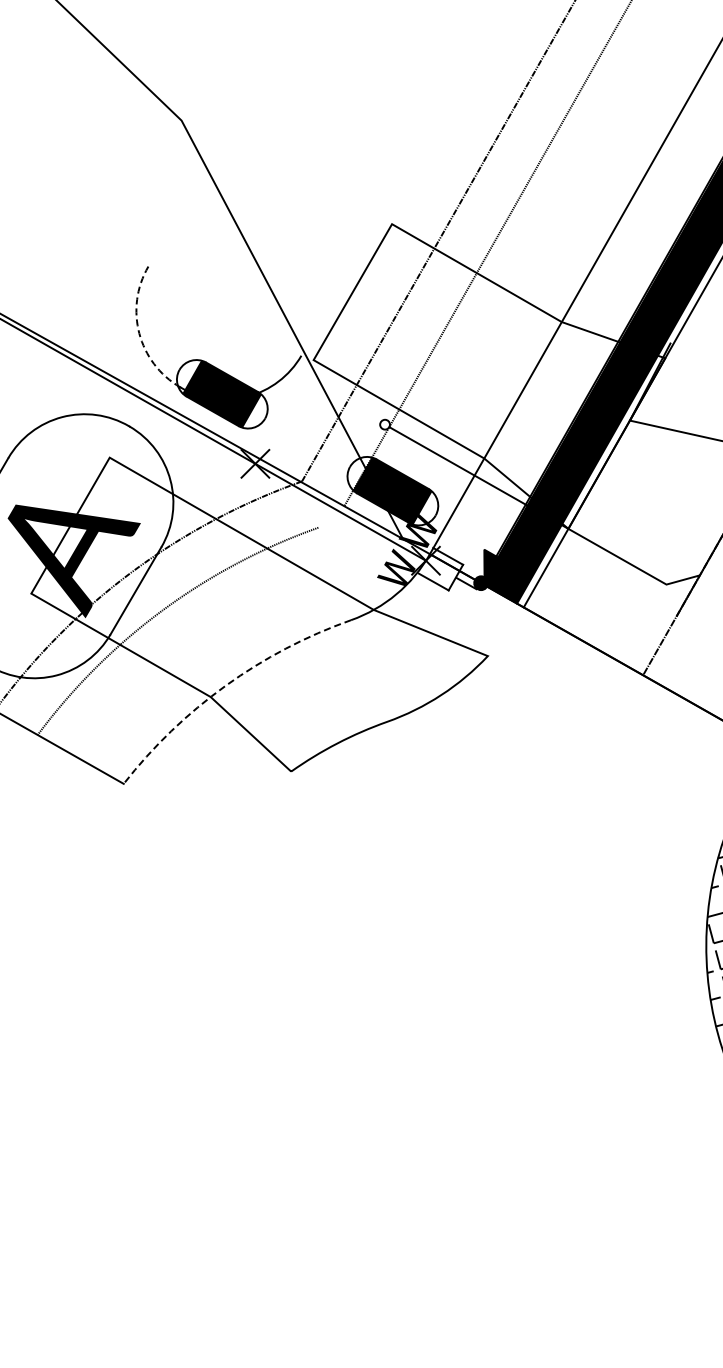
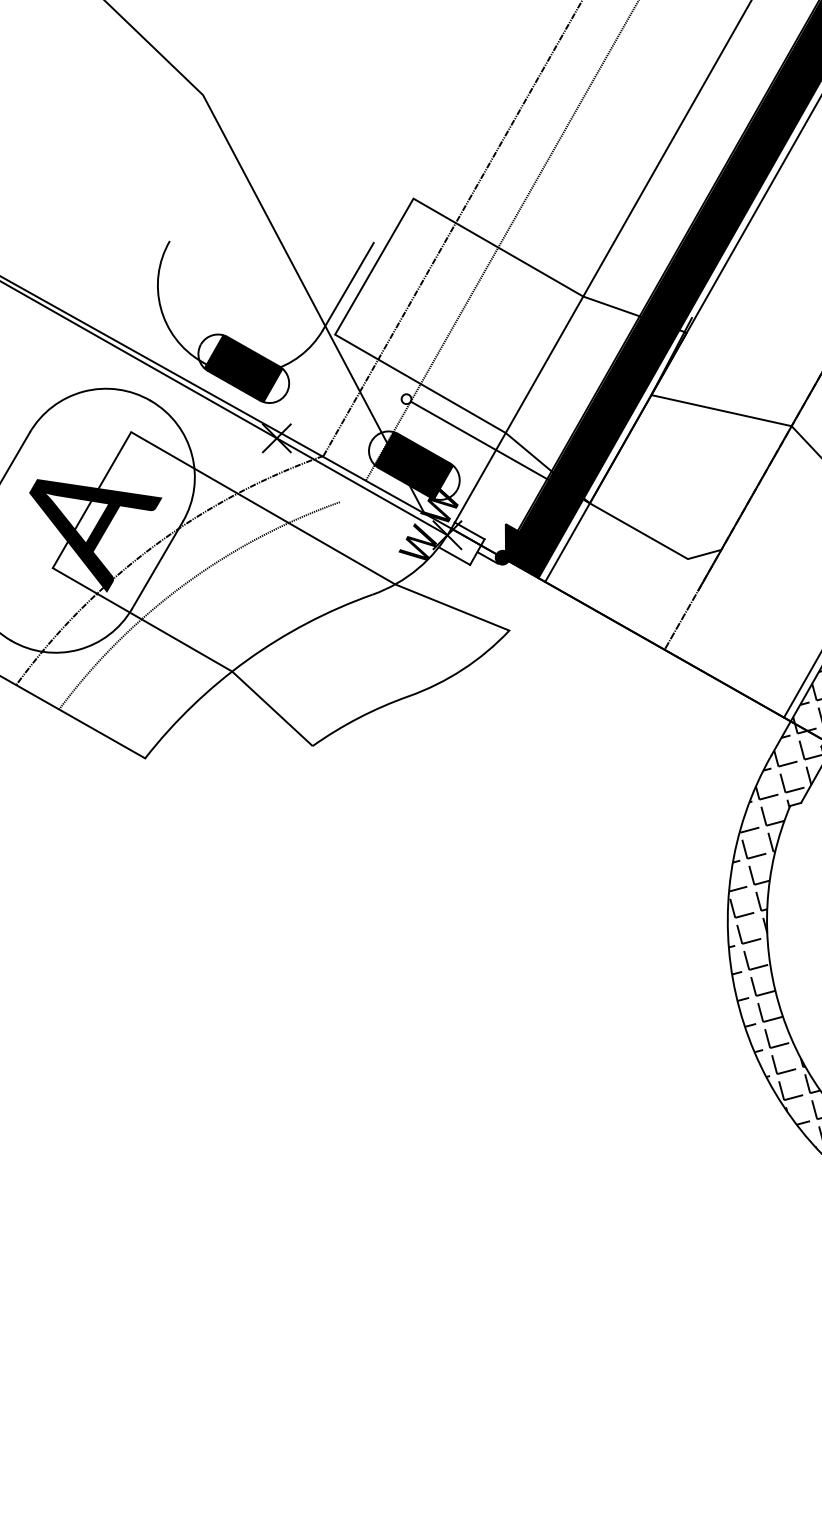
line: (326, 312) -> (347, 286), added
arc: (139, 334) -> (160, 308), dashed -> solid
arc: (226, 686) -> (247, 660), dashed -> solid

